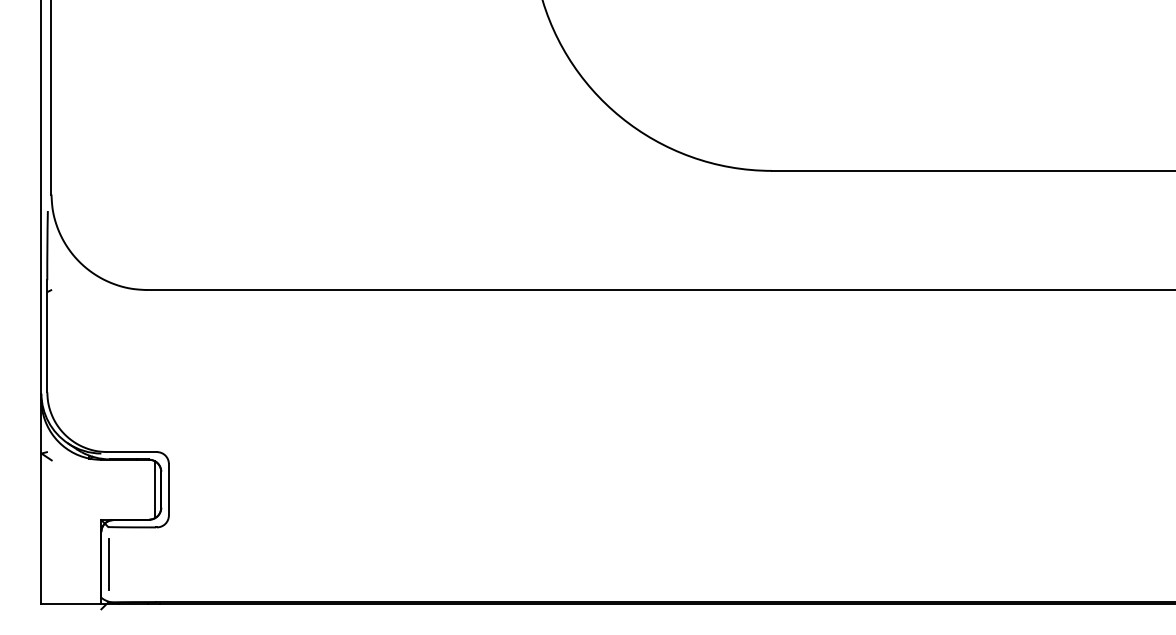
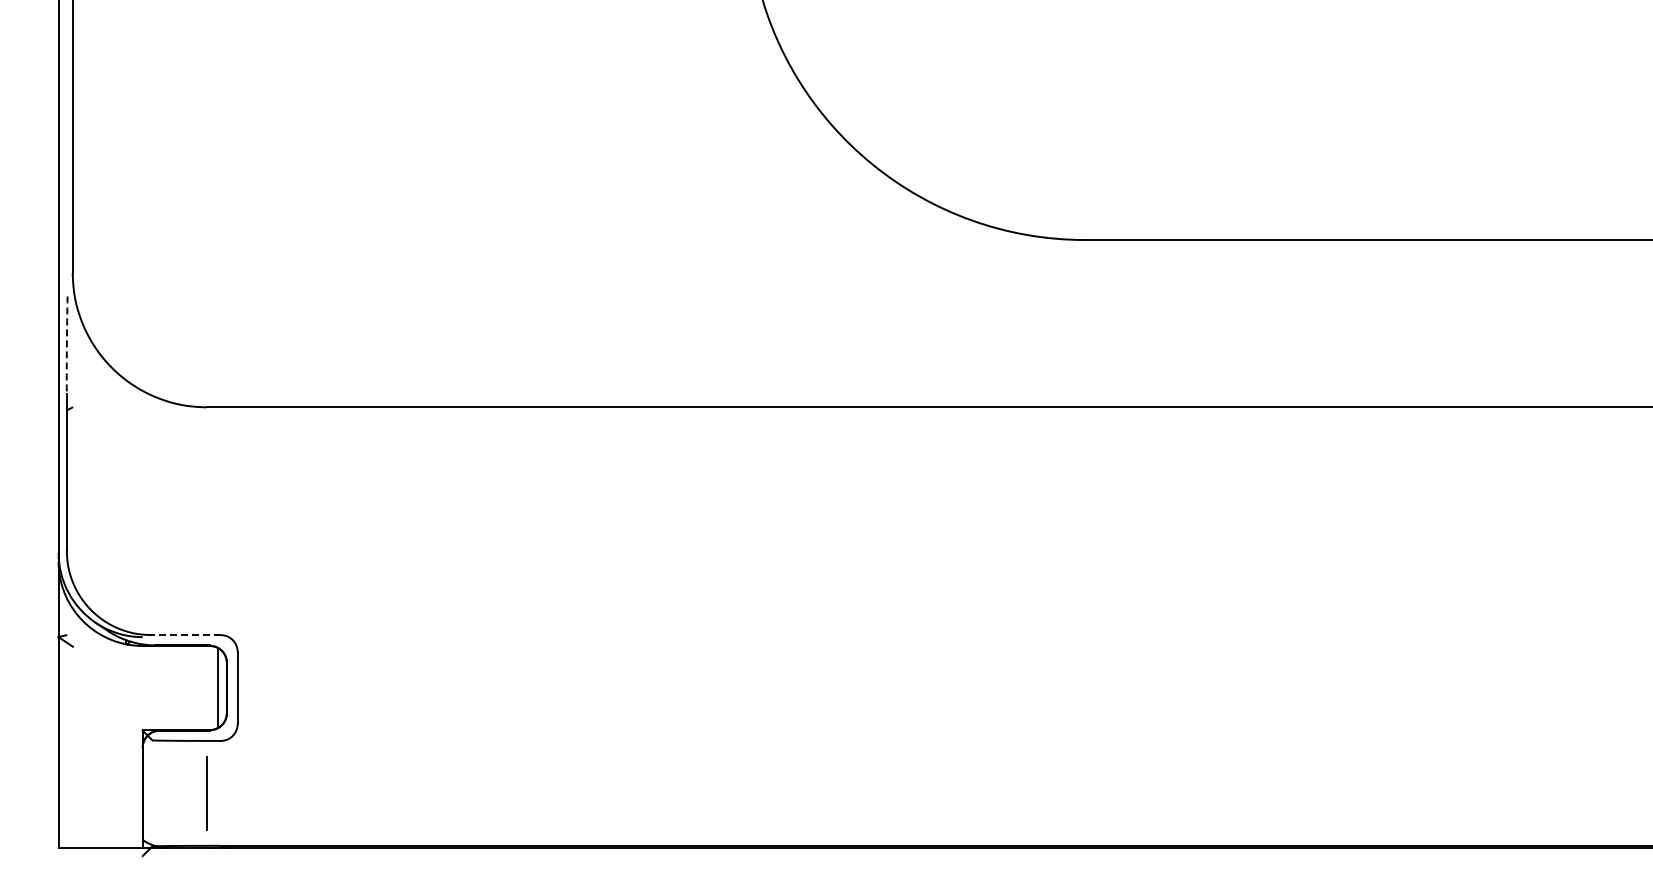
arc: (47, 245) -> (66, 345), solid -> dashed
line: (131, 452) -> (185, 635), solid -> dashed
line: (108, 564) -> (206, 793), moved

